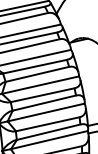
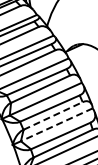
line: (44, 102) -> (53, 115), solid -> dashed
line: (45, 113) -> (56, 125), solid -> dashed

